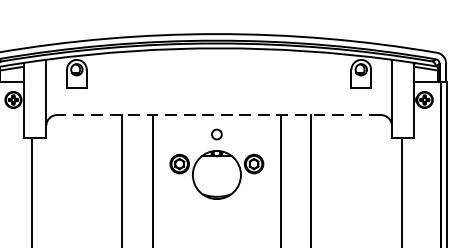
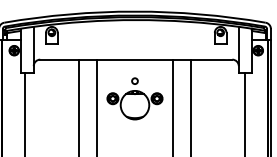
line: (217, 114) -> (135, 59), dashed -> solid
part: (216, 163) -> (134, 98), moved

